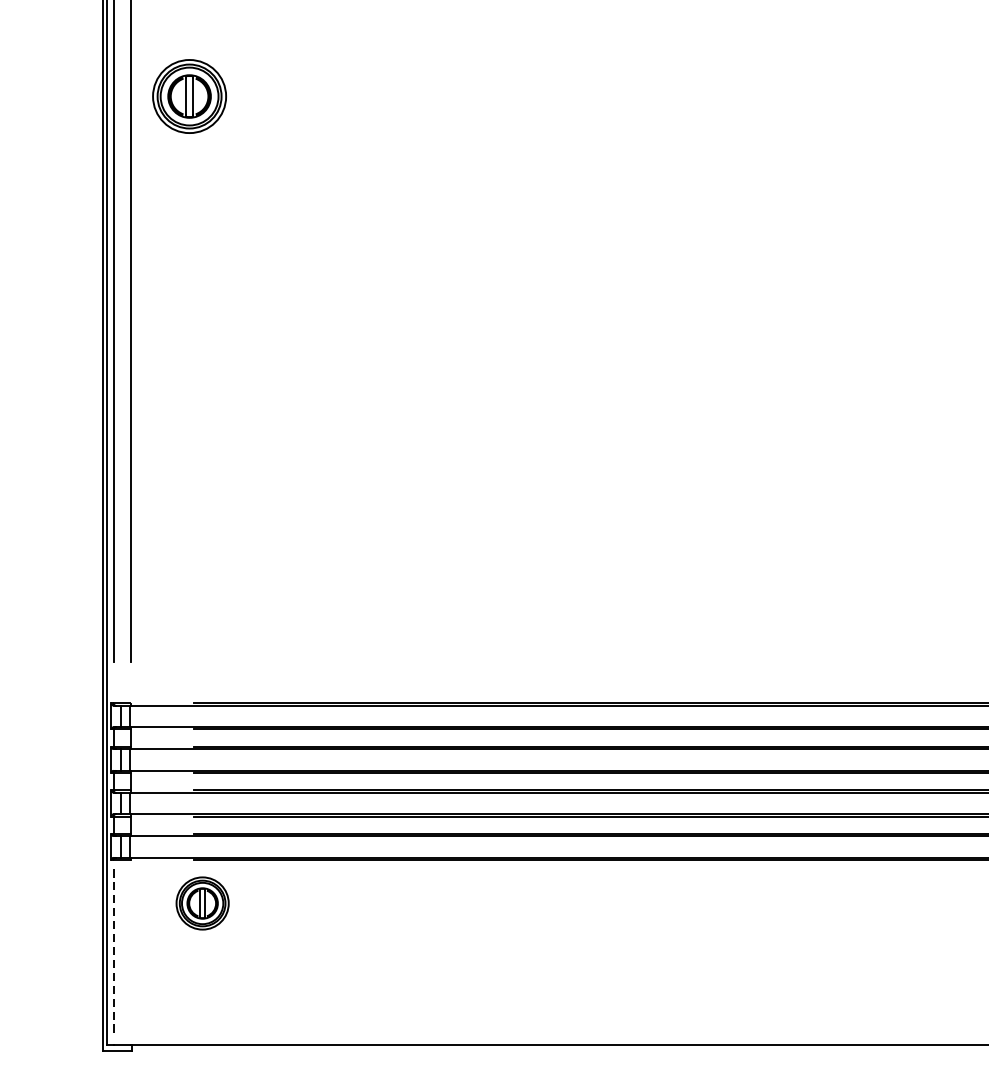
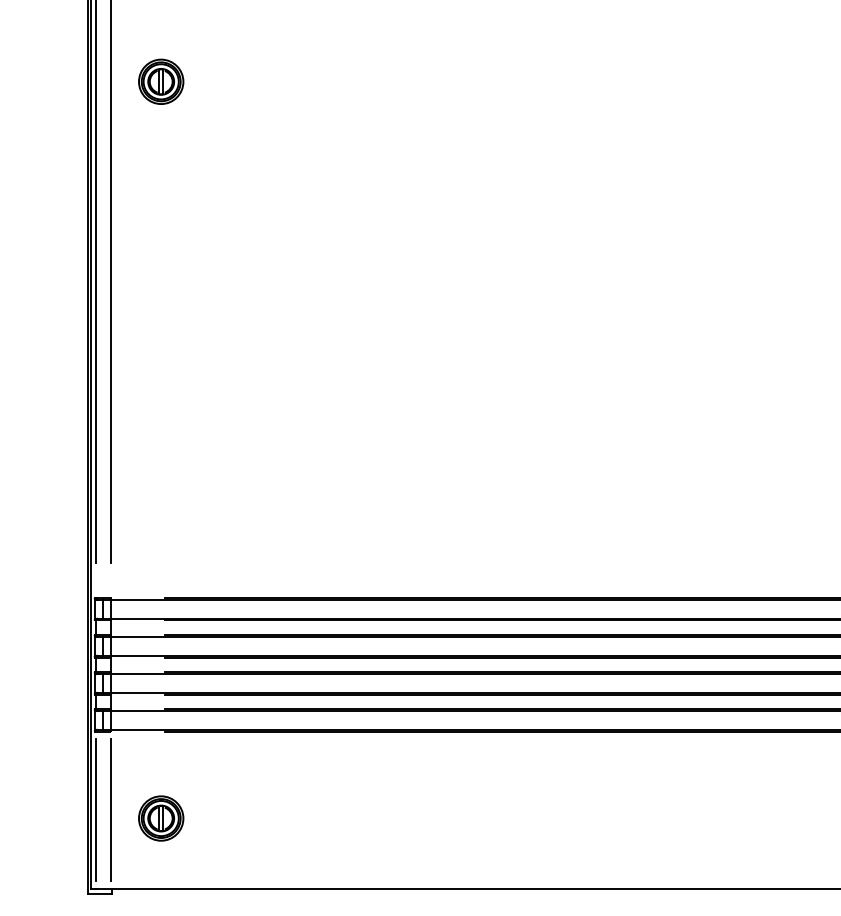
part: (190, 95) -> (161, 81), size x0.71
part: (203, 903) -> (161, 818), moved
line: (113, 952) -> (96, 810), dashed -> solid
line: (131, 952) -> (111, 810), added

